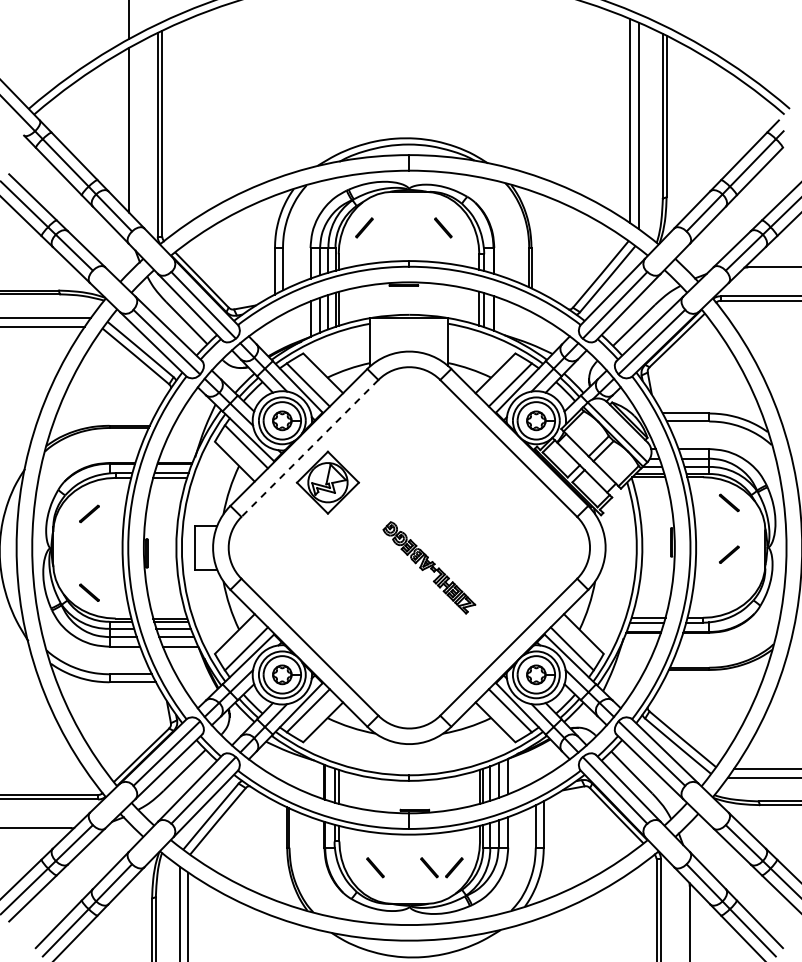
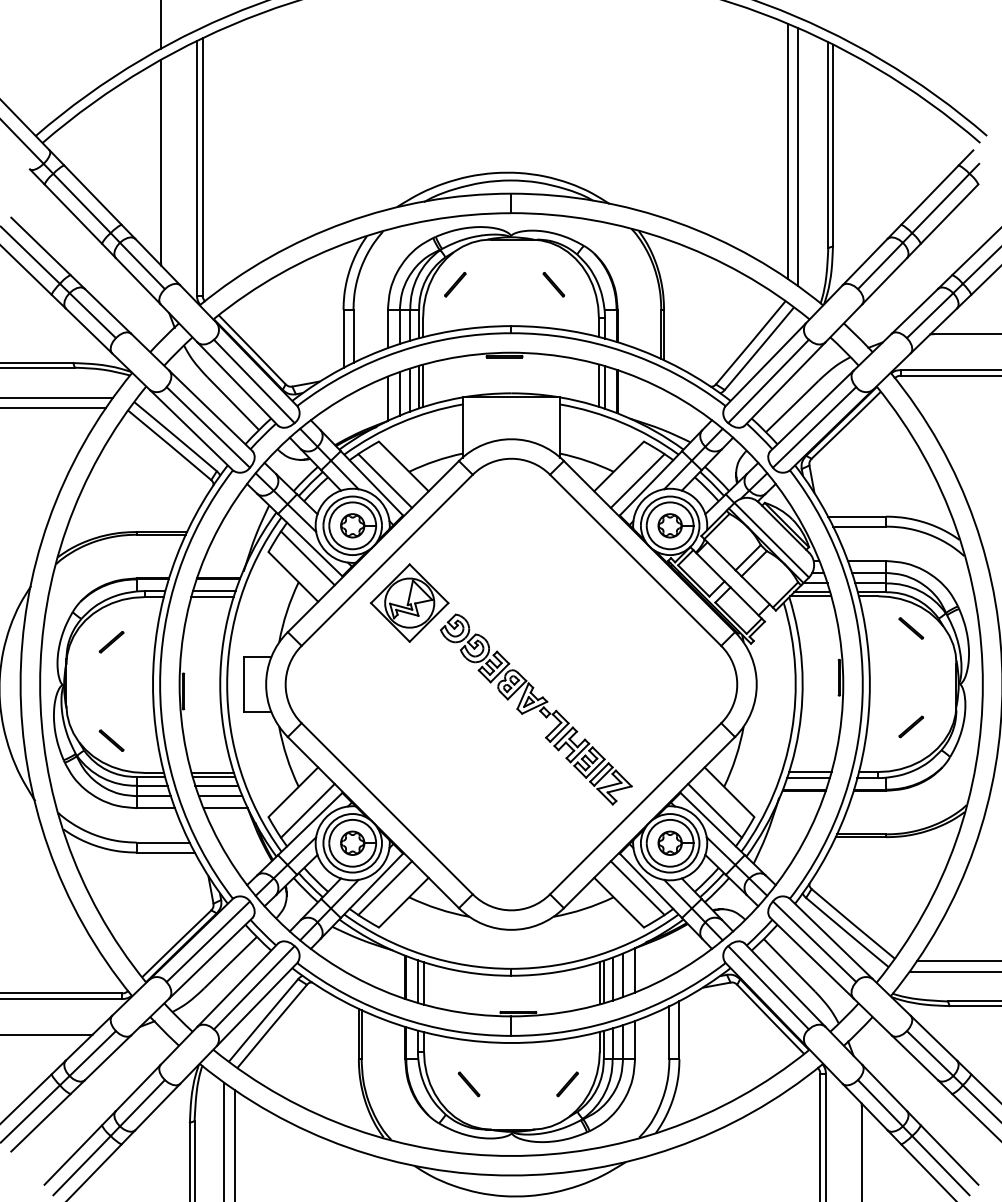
line: (309, 448) -> (386, 560), dashed -> solid
line: (729, 554) -> (911, 726), moved
part: (429, 567) -> (536, 709), size x1.67
line: (429, 867) -> (536, 1084), removed

